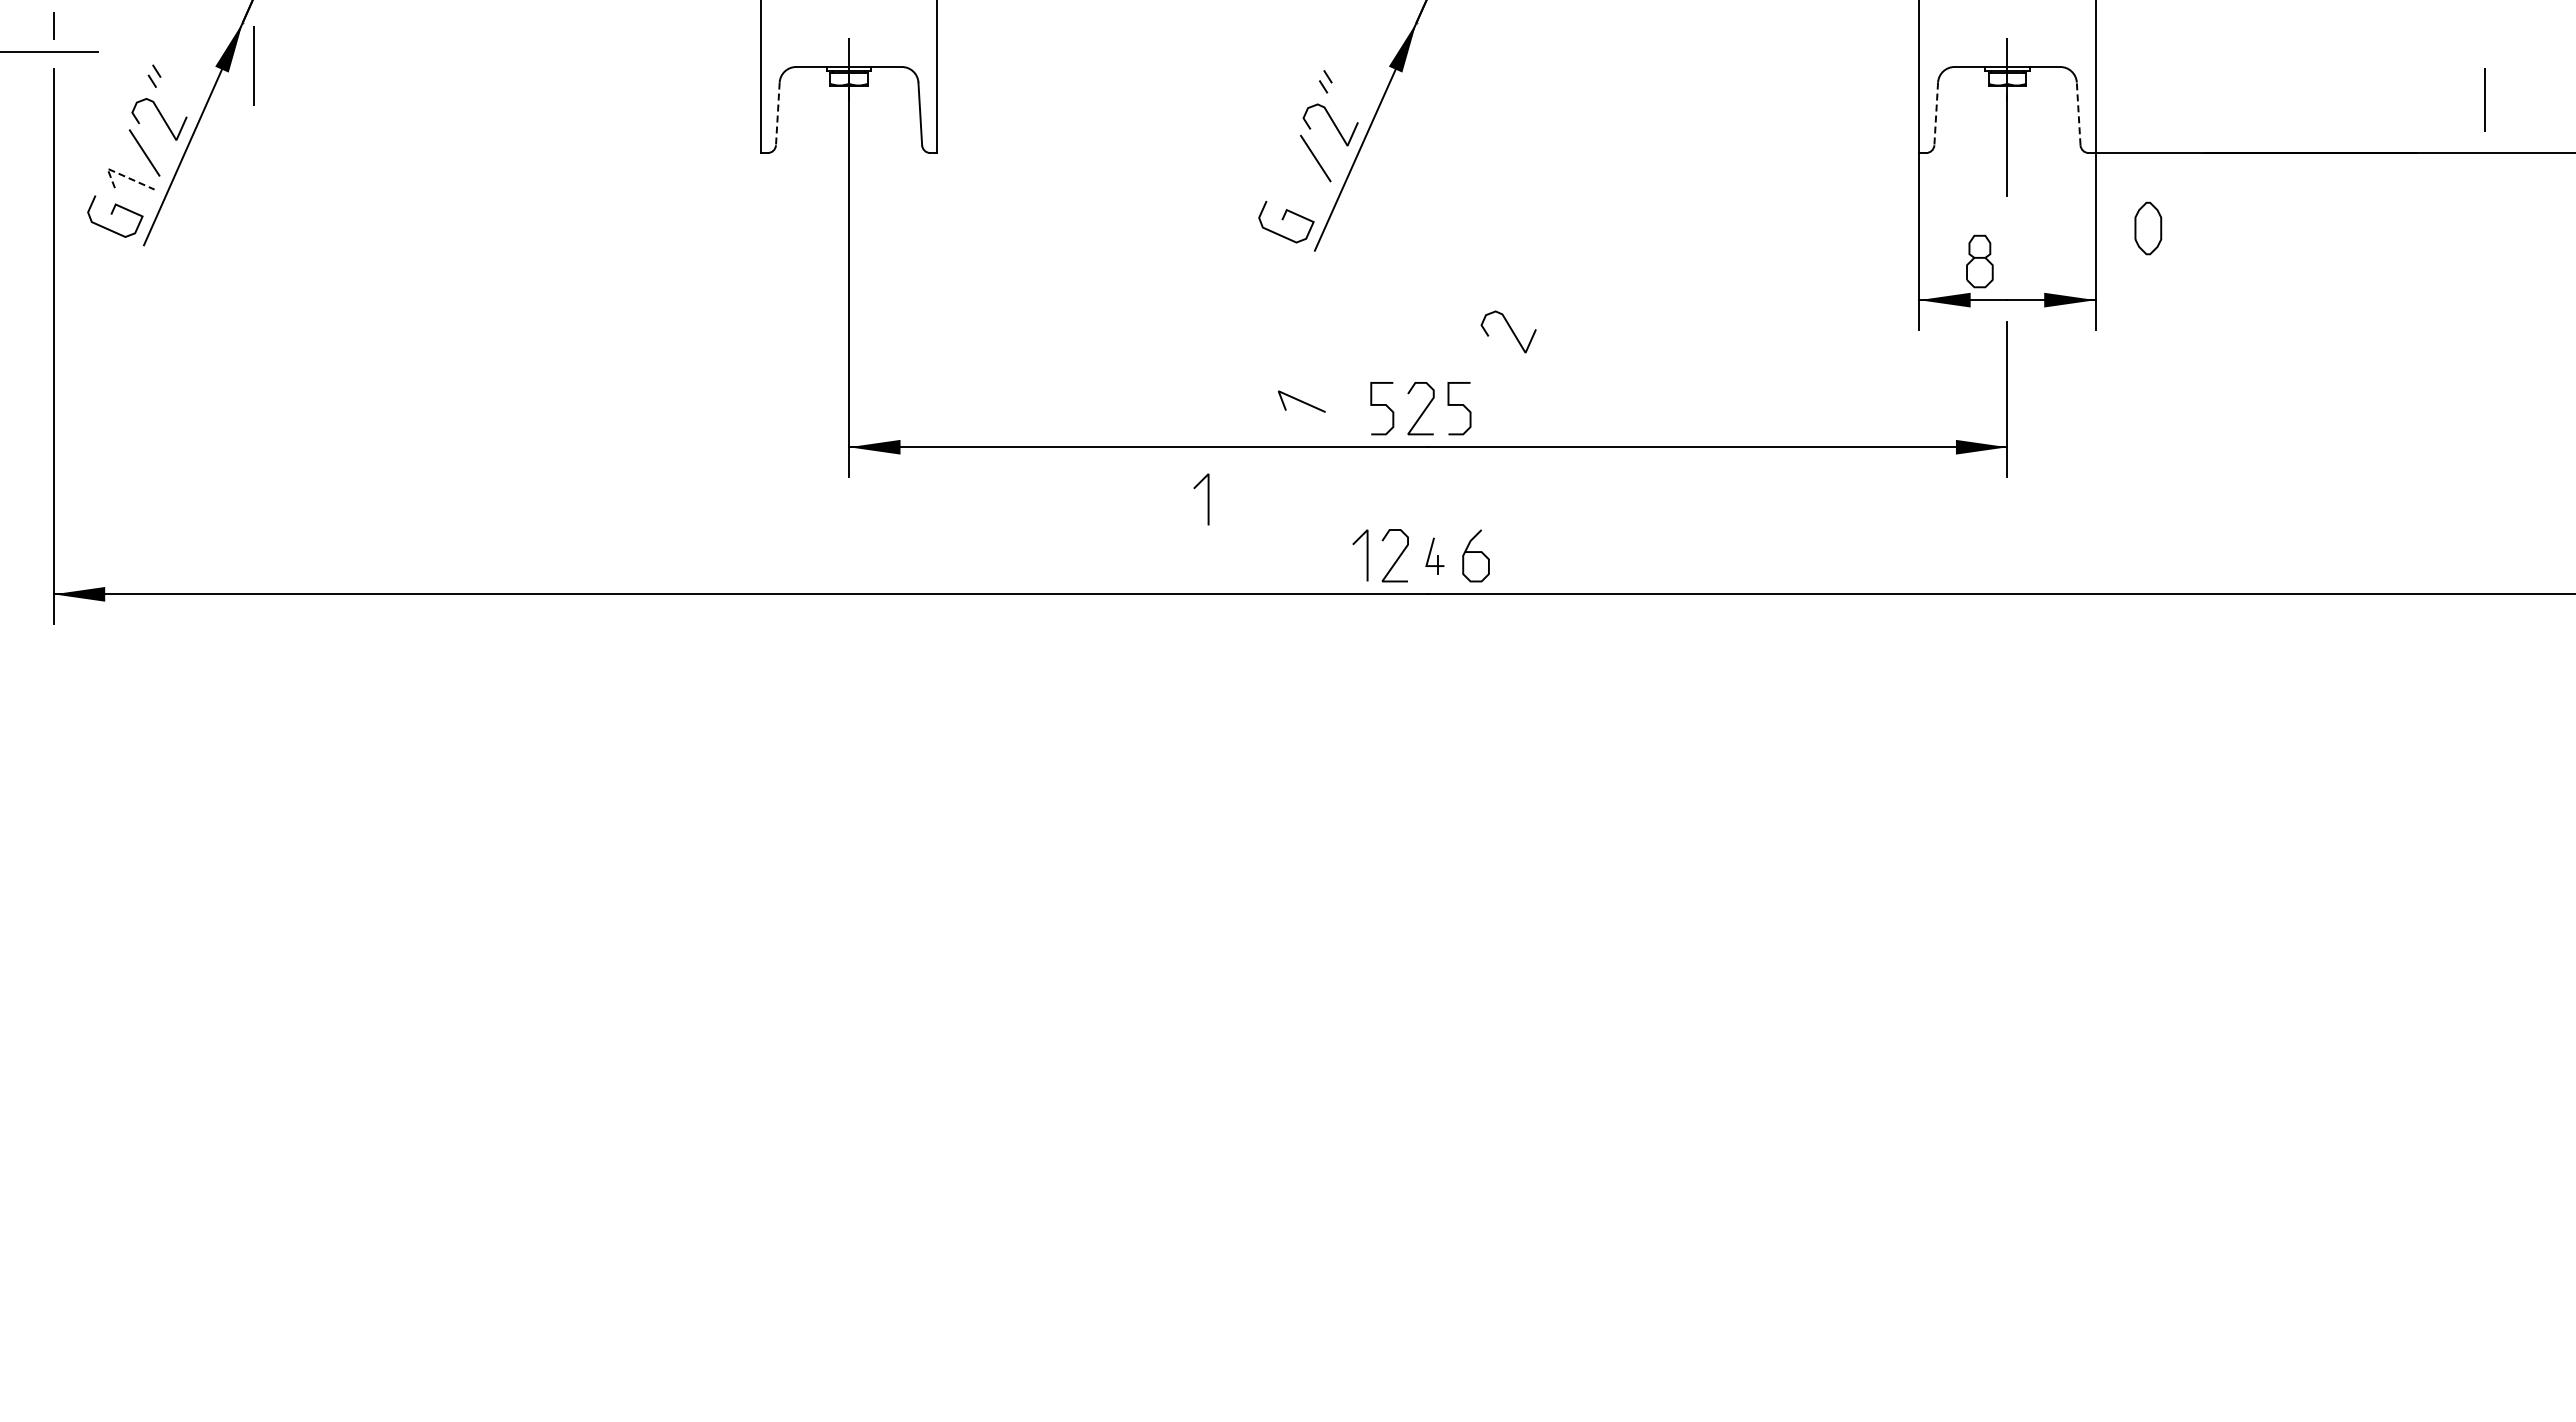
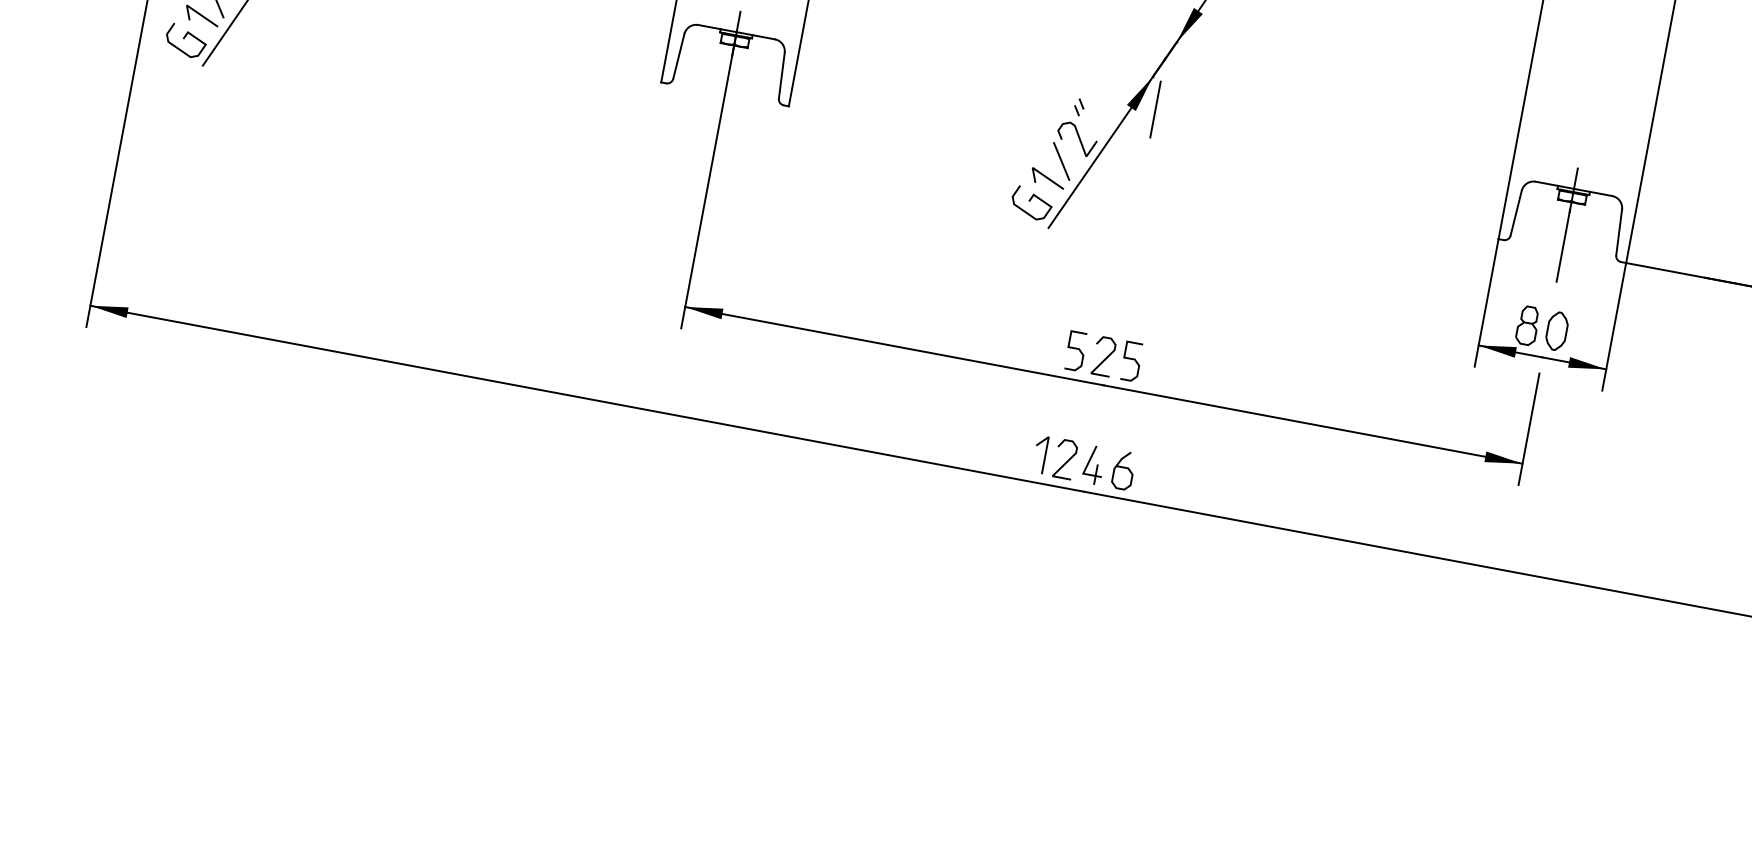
line: (1428, 65) -> (1155, 109), added
line: (2078, 113) -> (1619, 232), dashed -> solid
line: (777, 114) -> (678, 56), dashed -> solid
line: (1936, 114) -> (1516, 213), dashed -> solid
line: (121, 174) -> (196, 11), dashed -> solid
part: (2148, 228) -> (1557, 331), moved
curve: (1510, 329) -> (1179, 311), removed
line: (1301, 401) -> (1047, 178), moved
line: (1207, 499) -> (937, 393), removed
part: (1434, 555) -> (1093, 464), size x1.43

